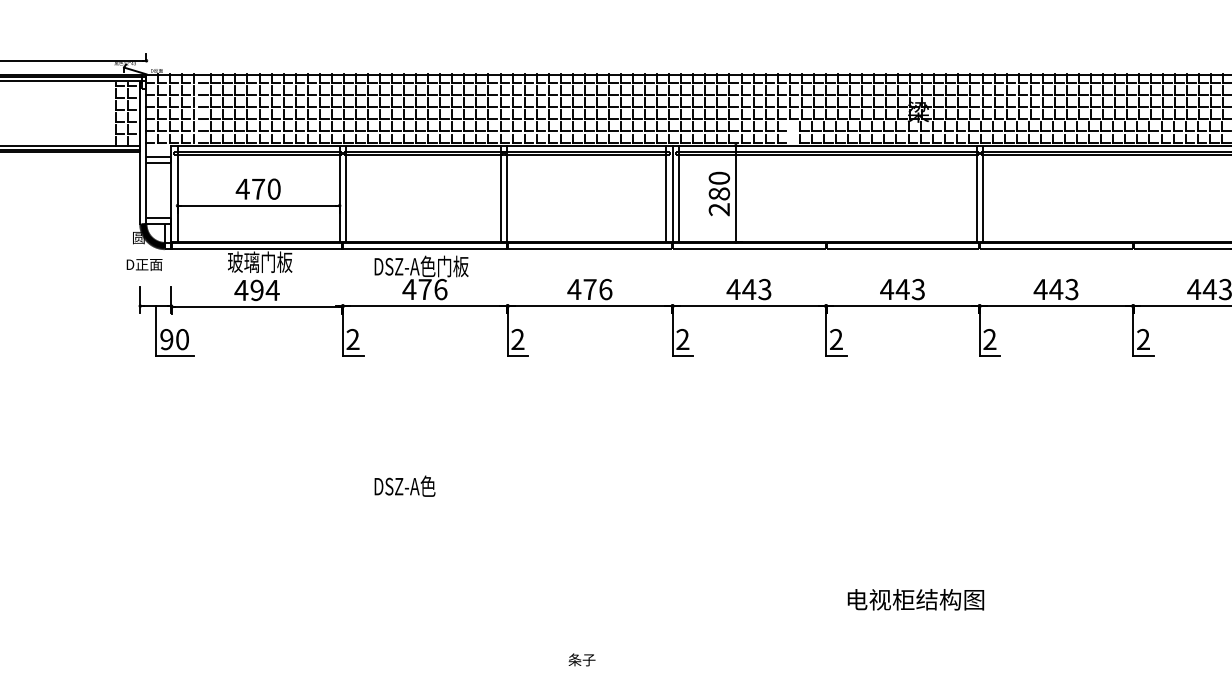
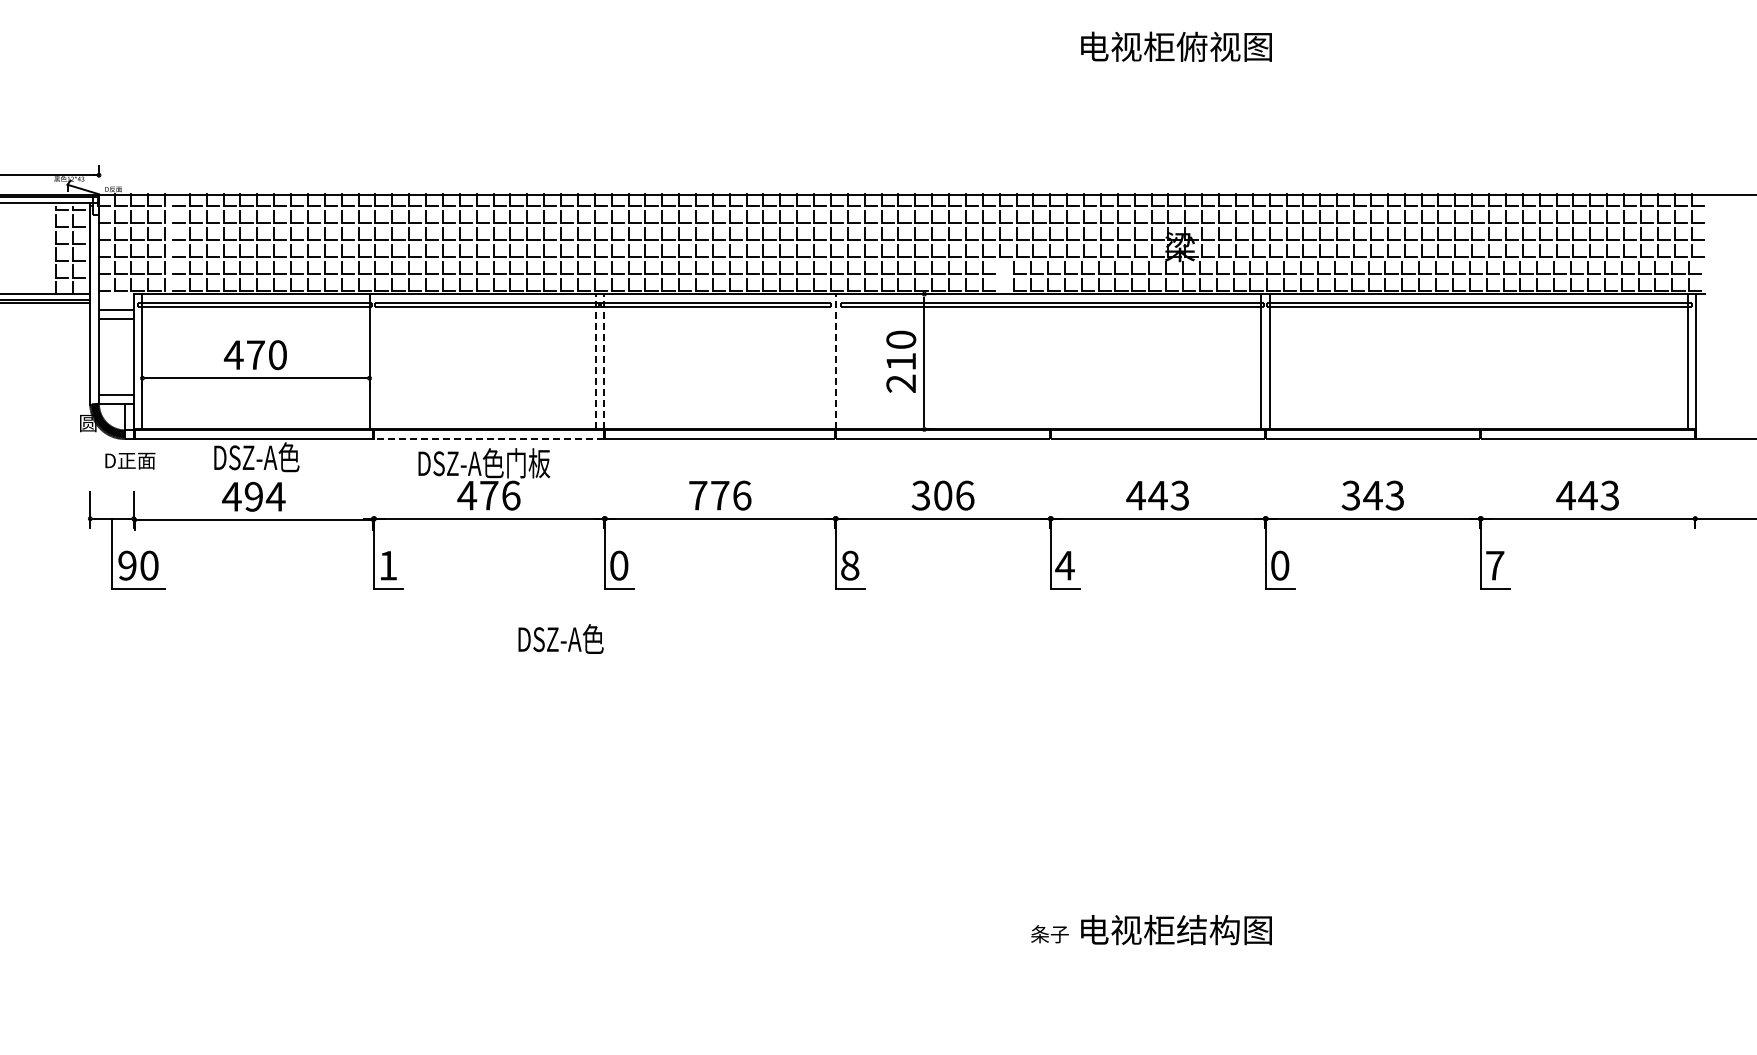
line: (346, 193) -> (378, 361), removed
line: (501, 193) -> (595, 361), solid -> dashed
line: (507, 193) -> (604, 361), solid -> dashed
line: (666, 193) -> (827, 361), removed
line: (672, 193) -> (835, 361), solid -> dashed
line: (678, 193) -> (844, 361), removed
text: (719, 193) -> (901, 361), 280 -> 210
line: (425, 249) -> (489, 439), solid -> dashed
text: (260, 262) -> (258, 457), 玻璃门板 -> DSZ-A色
text: (144, 264) -> (130, 460), moved
text: (574, 289) -> (698, 495), 476 -> 776
text: (748, 289) -> (942, 495), 443 -> 306
text: (1040, 289) -> (1350, 495), 443 -> 343
text: (353, 339) -> (388, 565), 2 -> 1
text: (518, 339) -> (619, 565), 2 -> 0
text: (683, 339) -> (850, 565), 2 -> 8
text: (835, 339) -> (1064, 565), 2 -> 4
text: (990, 339) -> (1280, 565), 2 -> 0
text: (1143, 339) -> (1495, 565), 2 -> 7
text: (404, 485) -> (560, 638), moved
text: (581, 660) -> (1049, 934), moved

